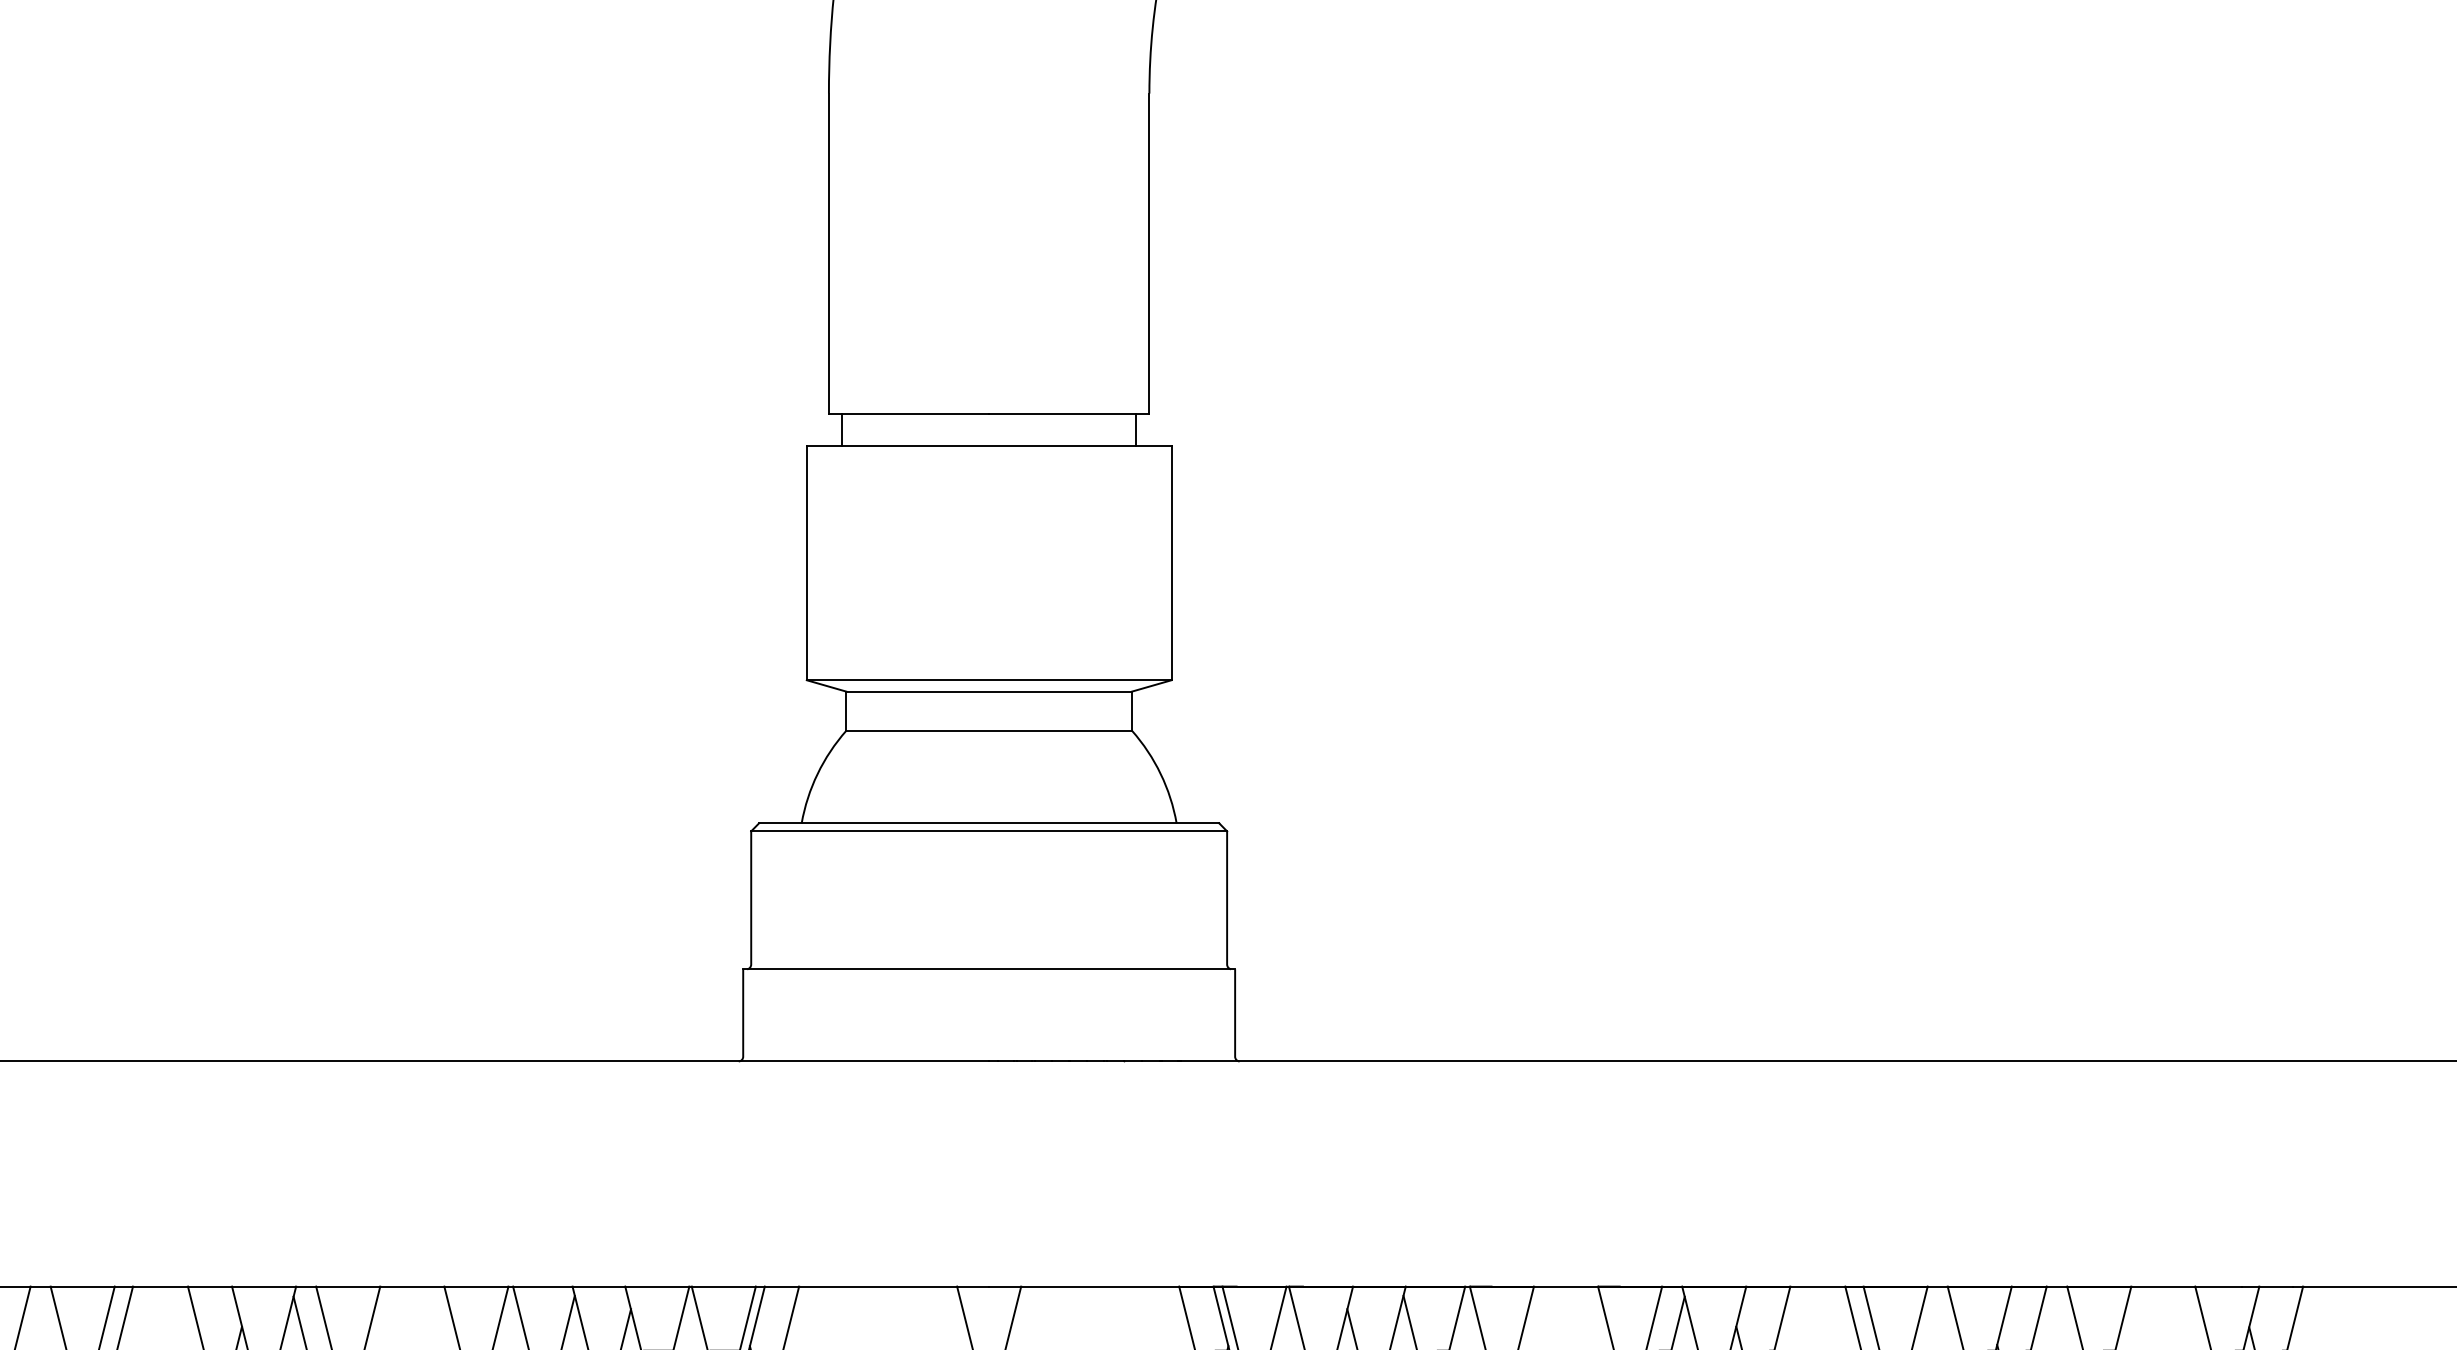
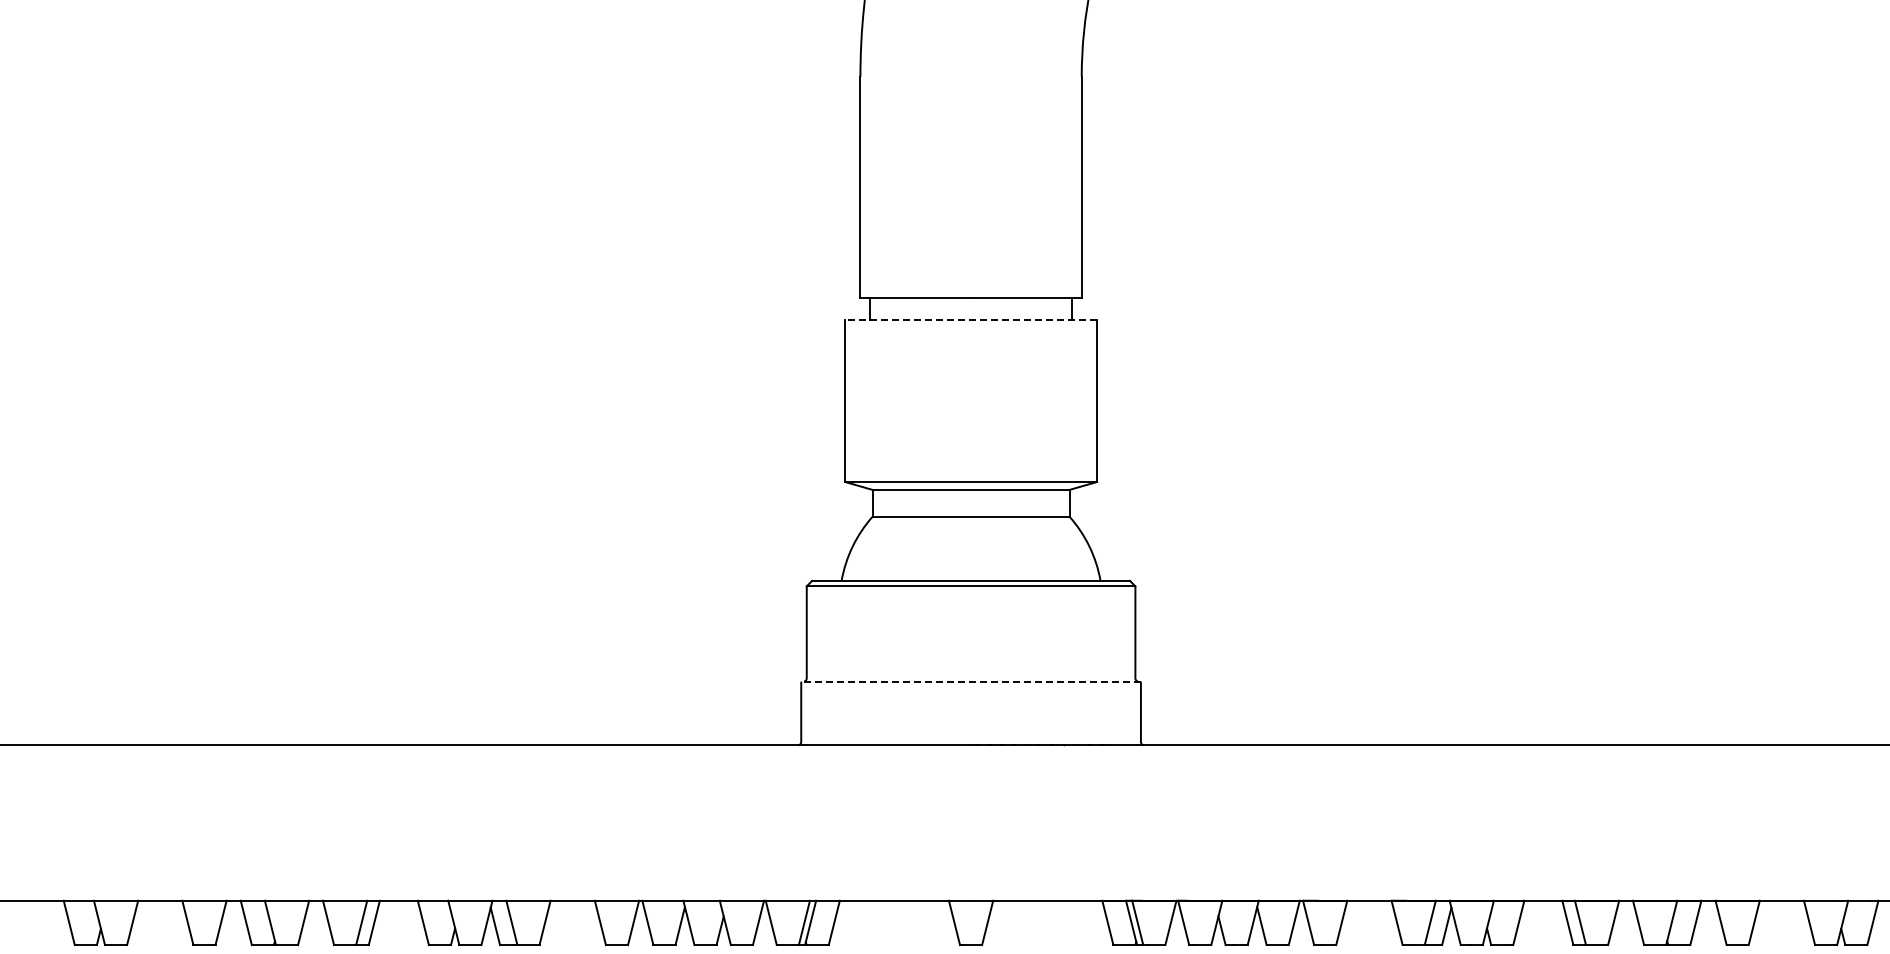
line: (989, 446) -> (971, 320), solid -> dashed
line: (989, 969) -> (971, 681), solid -> dashed

